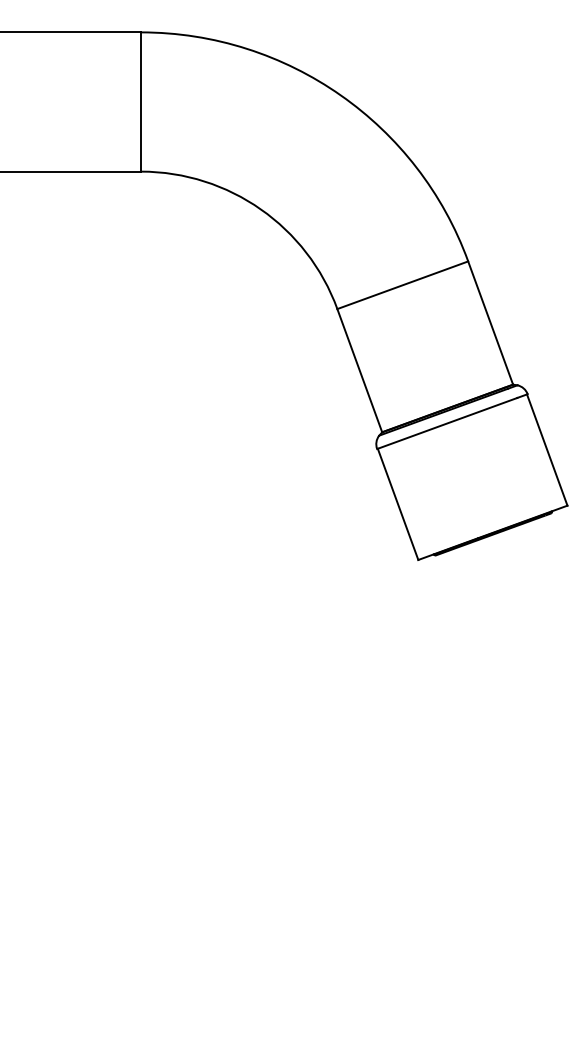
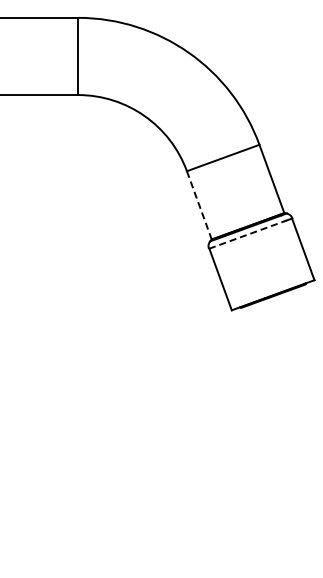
line: (360, 370) -> (199, 205), solid -> dashed
line: (448, 423) -> (248, 234), solid -> dashed

